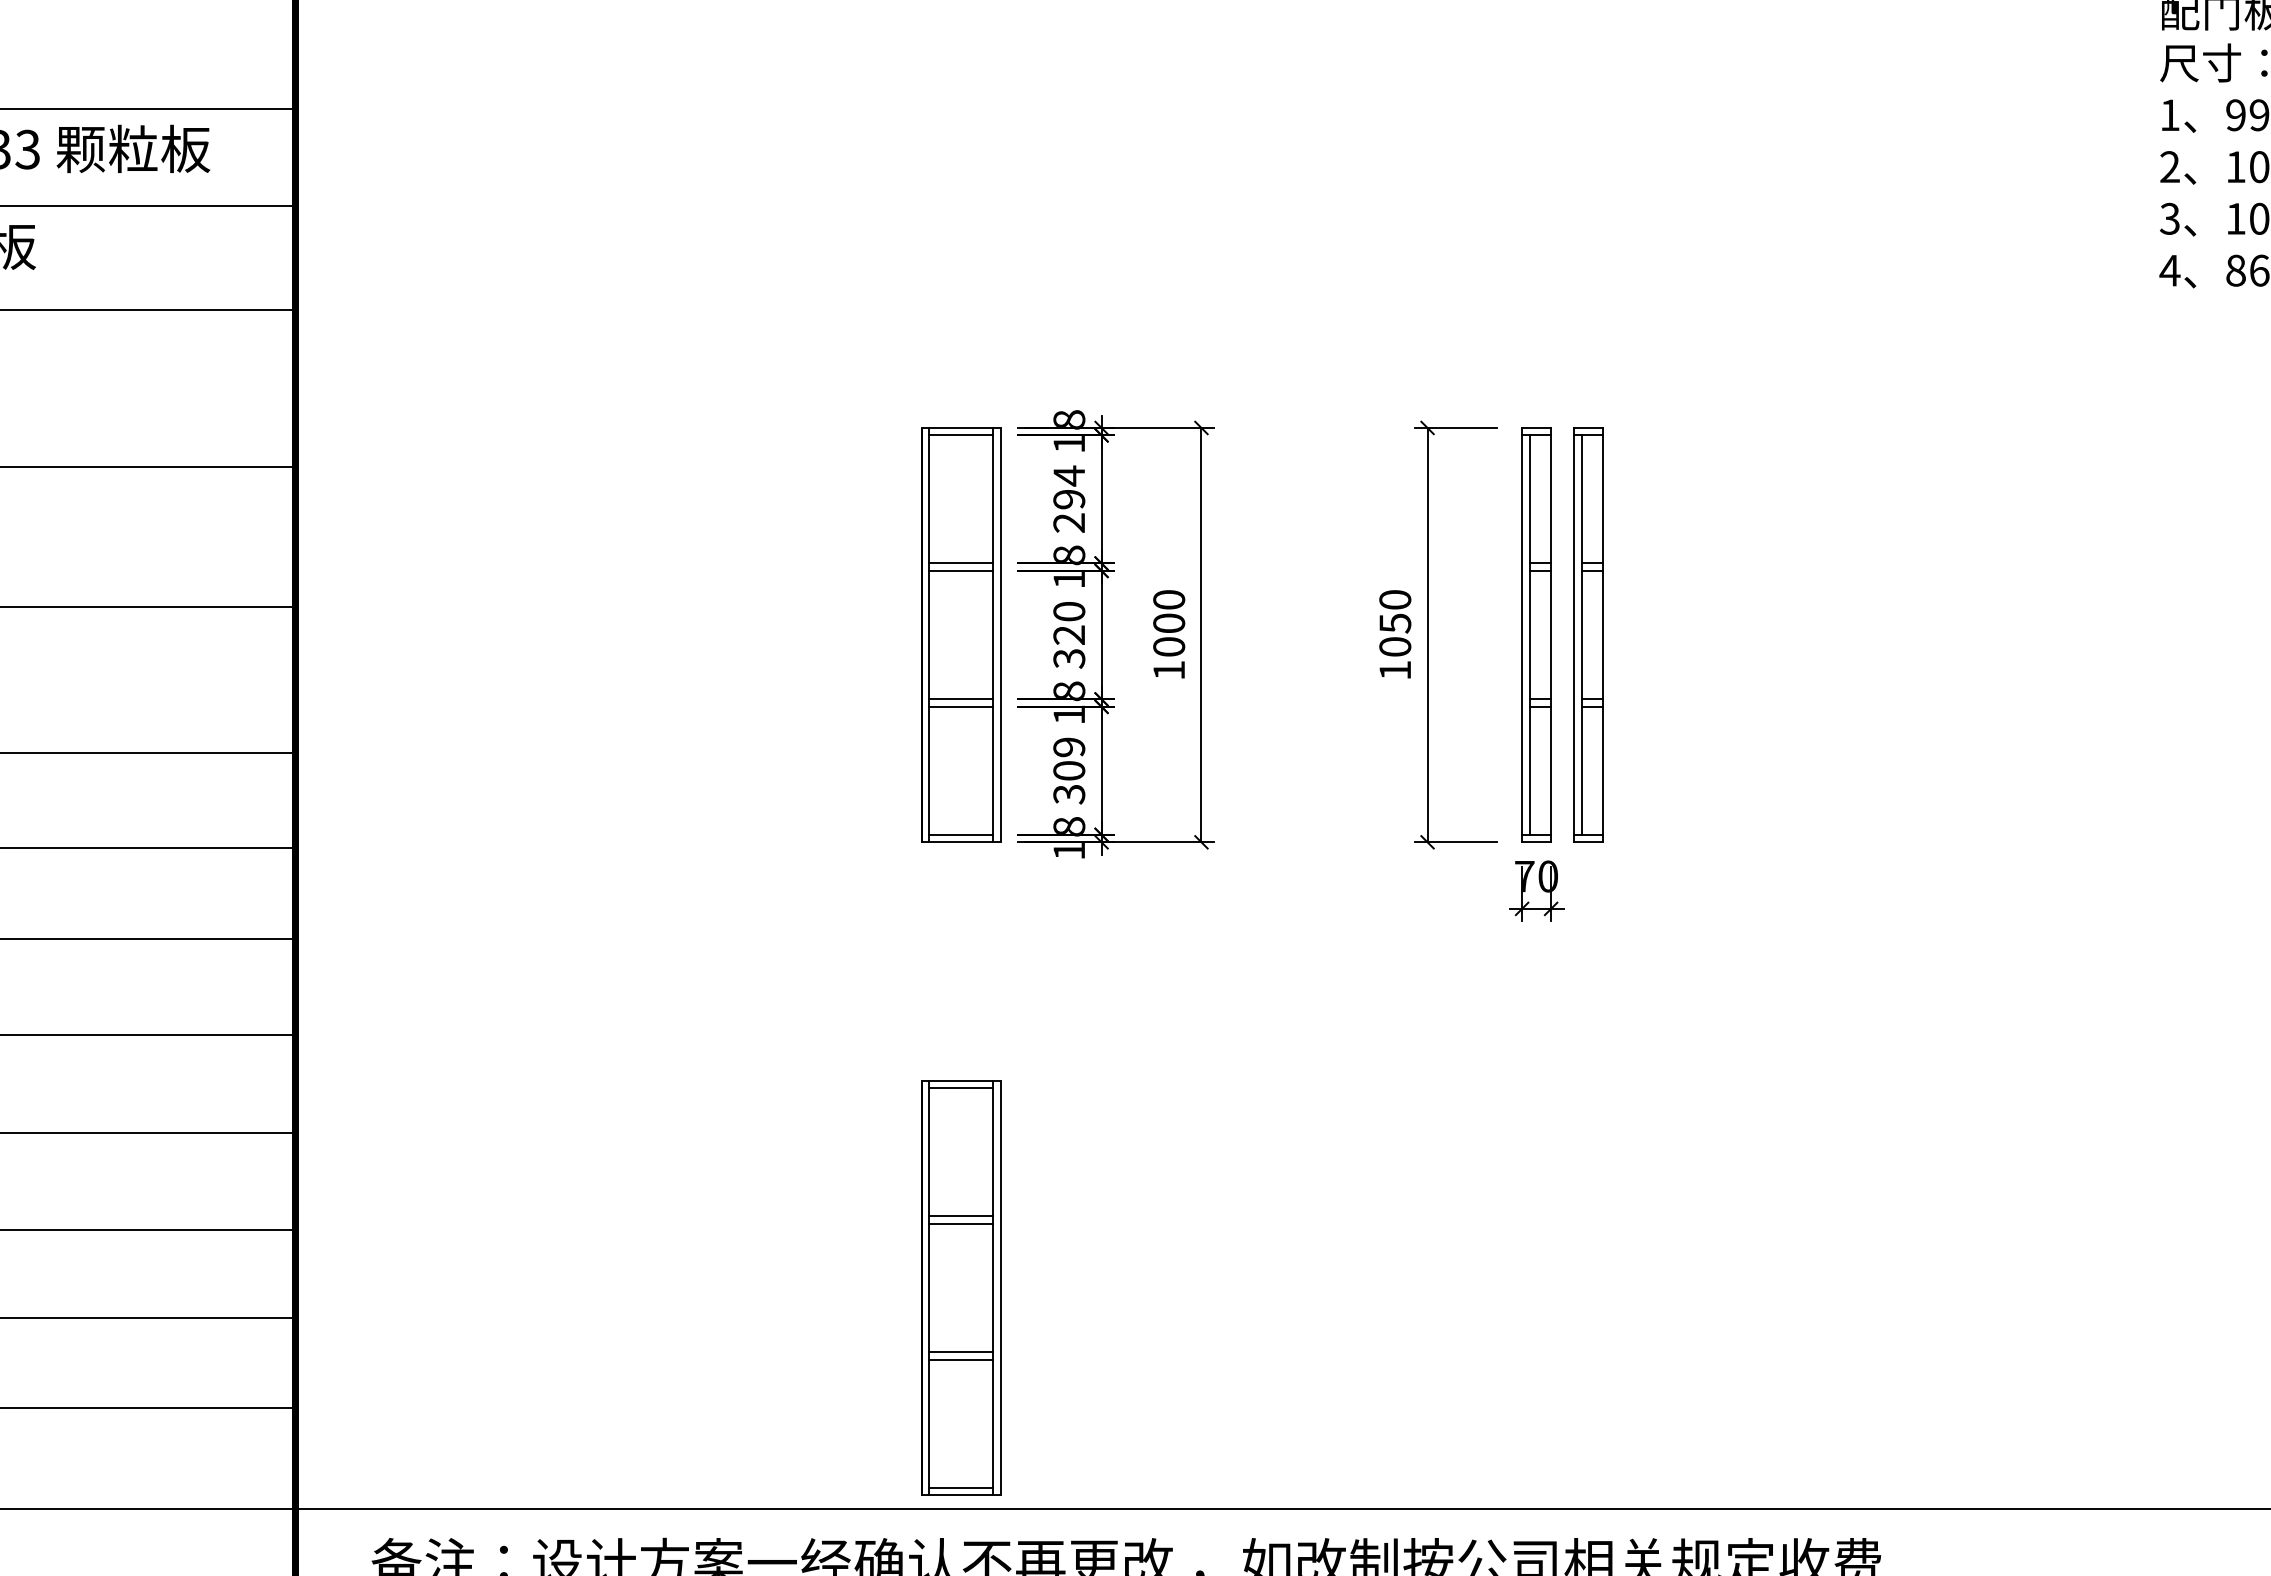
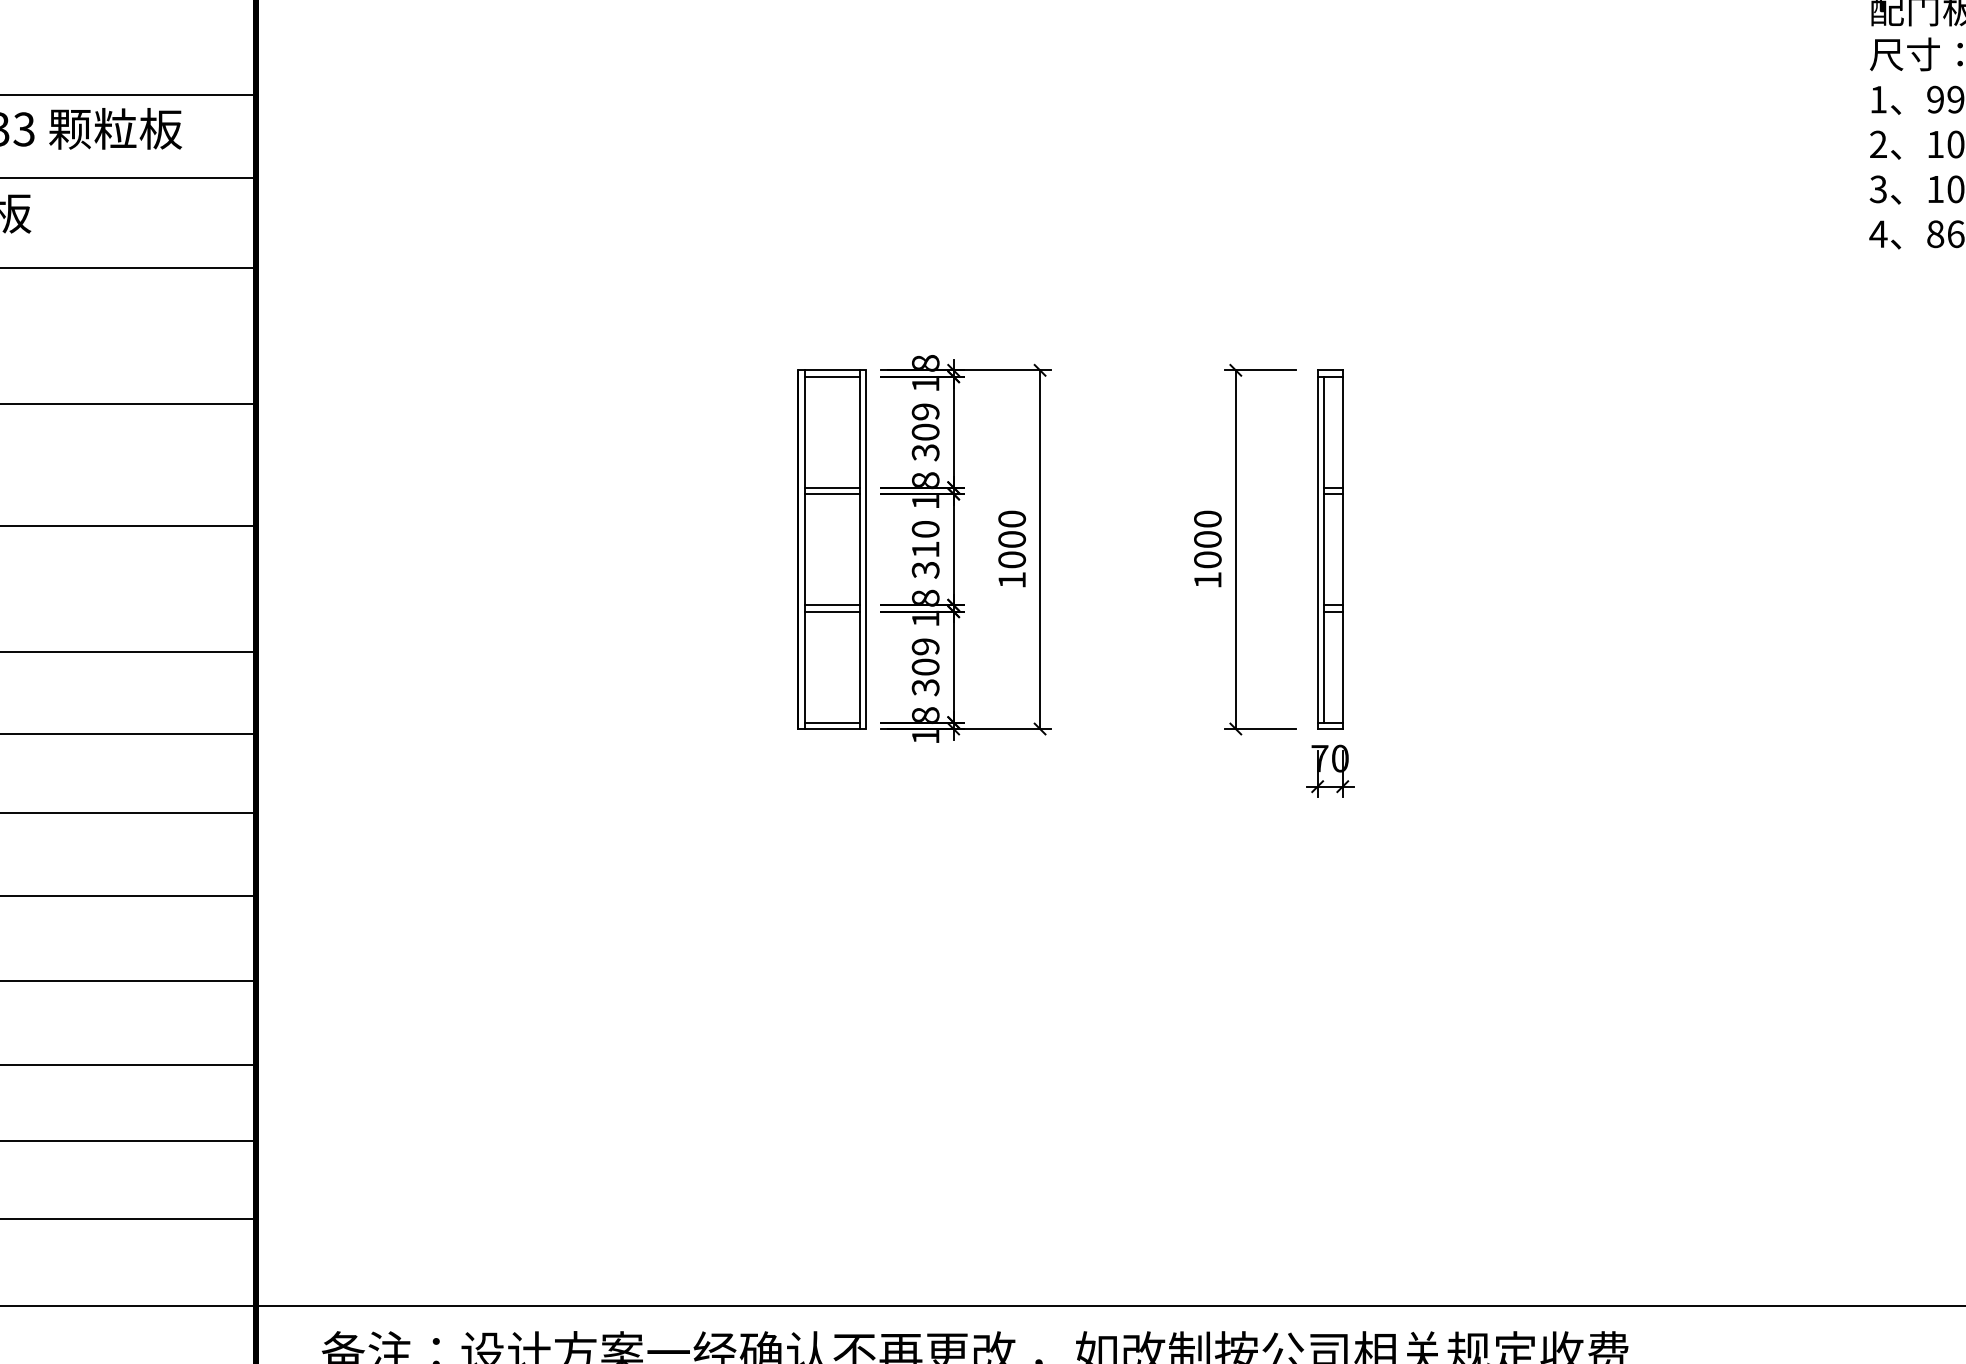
text: (1069, 499) -> (925, 432), 294 -> 309
text: (1395, 623) -> (1208, 539), 1050 -> 1000
text: (1068, 634) -> (925, 549), 320 -> 310
part: (1588, 634) -> (1375, 549), removed
part: (961, 1287) -> (832, 1114), removed

